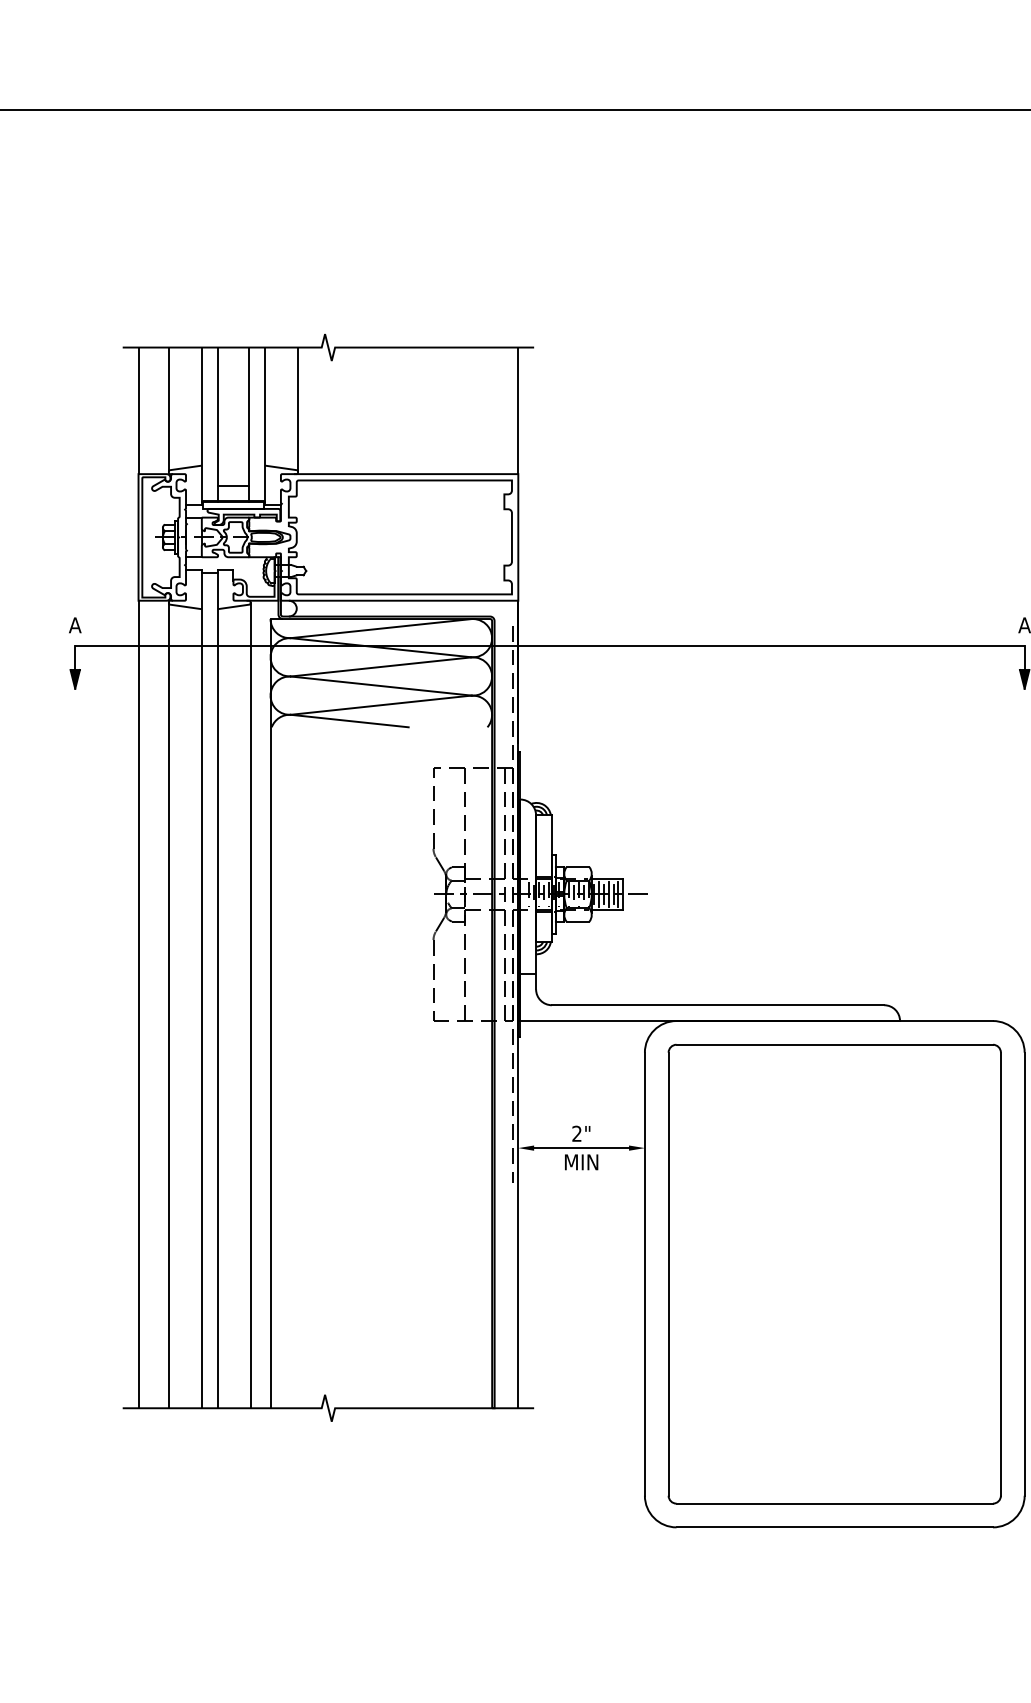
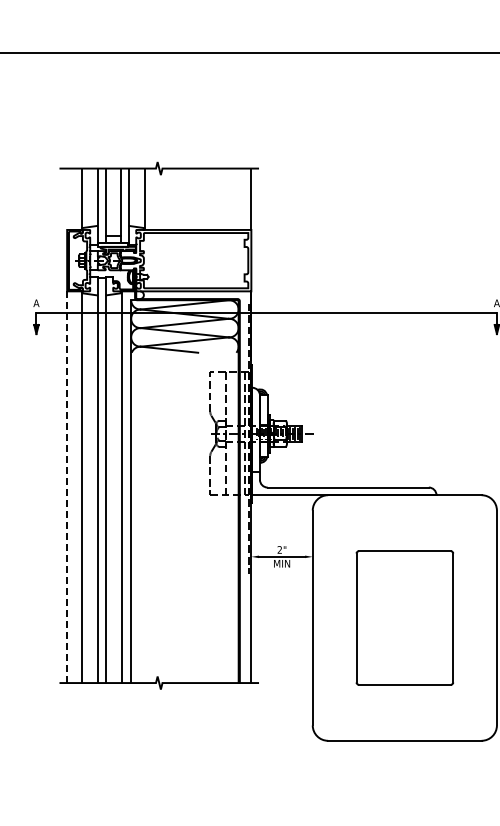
line: (139, 409) -> (67, 198), removed
line: (139, 1005) -> (67, 487), solid -> dashed
part: (834, 1273) -> (404, 617), size x0.6

